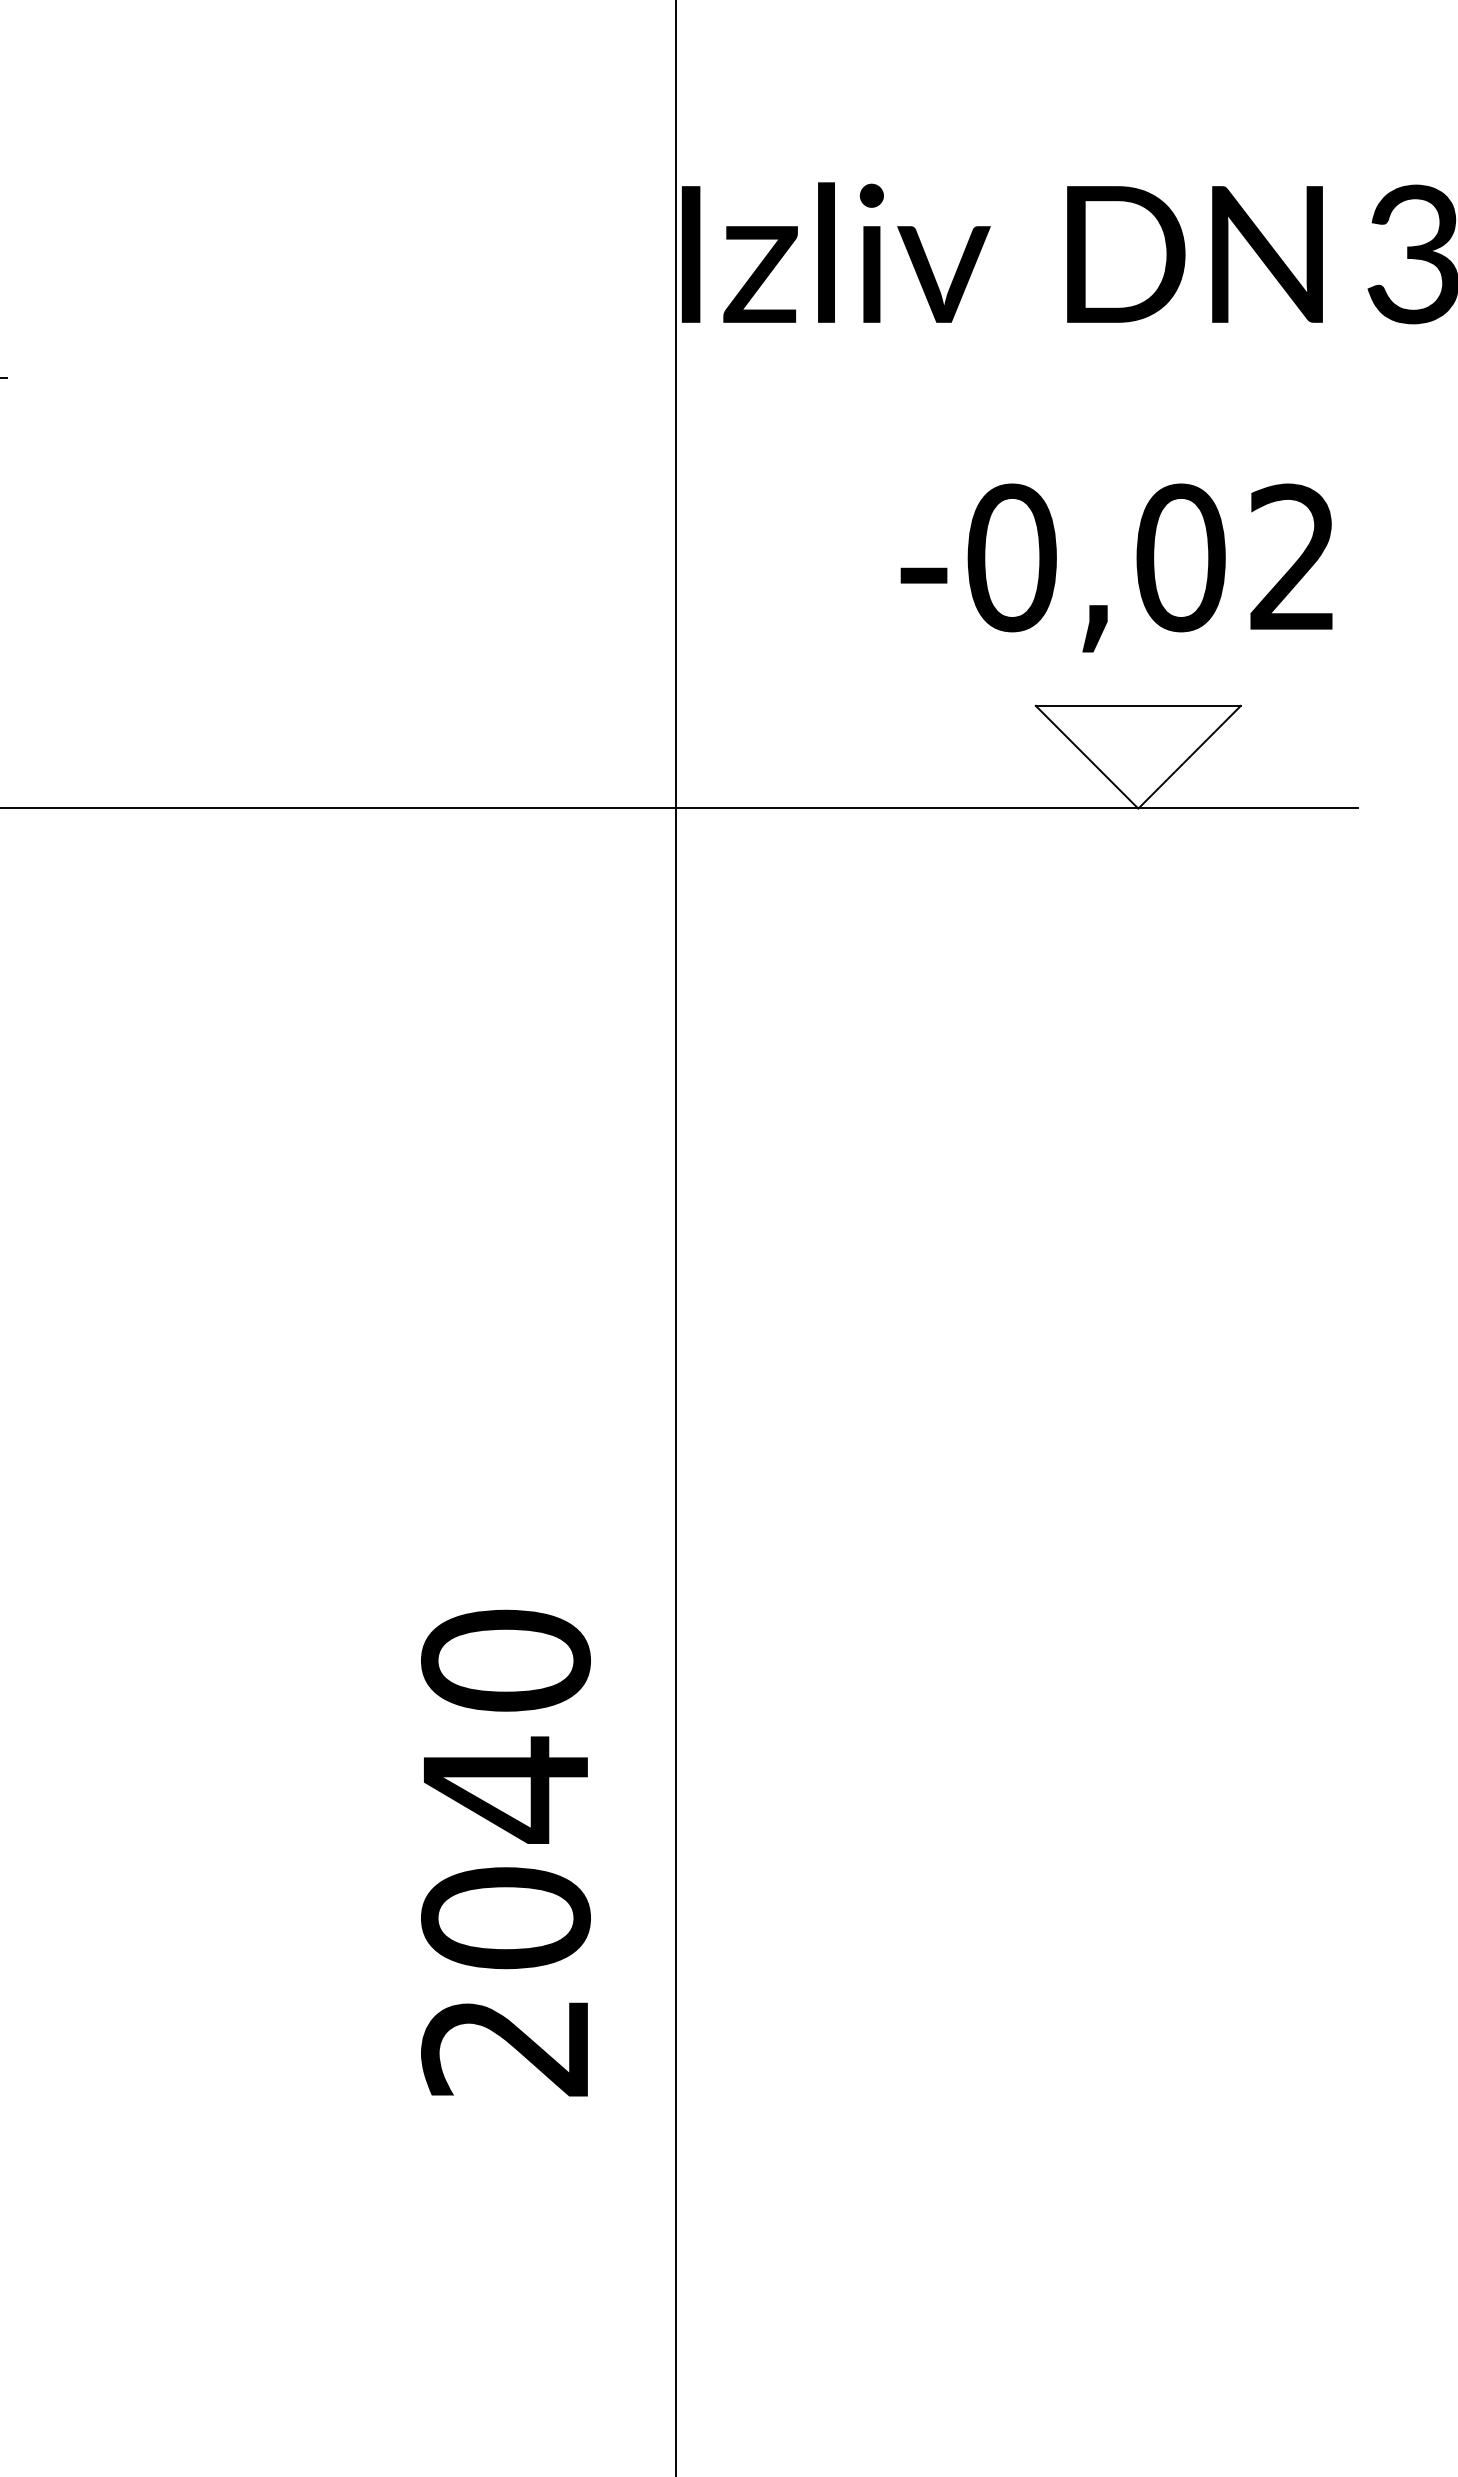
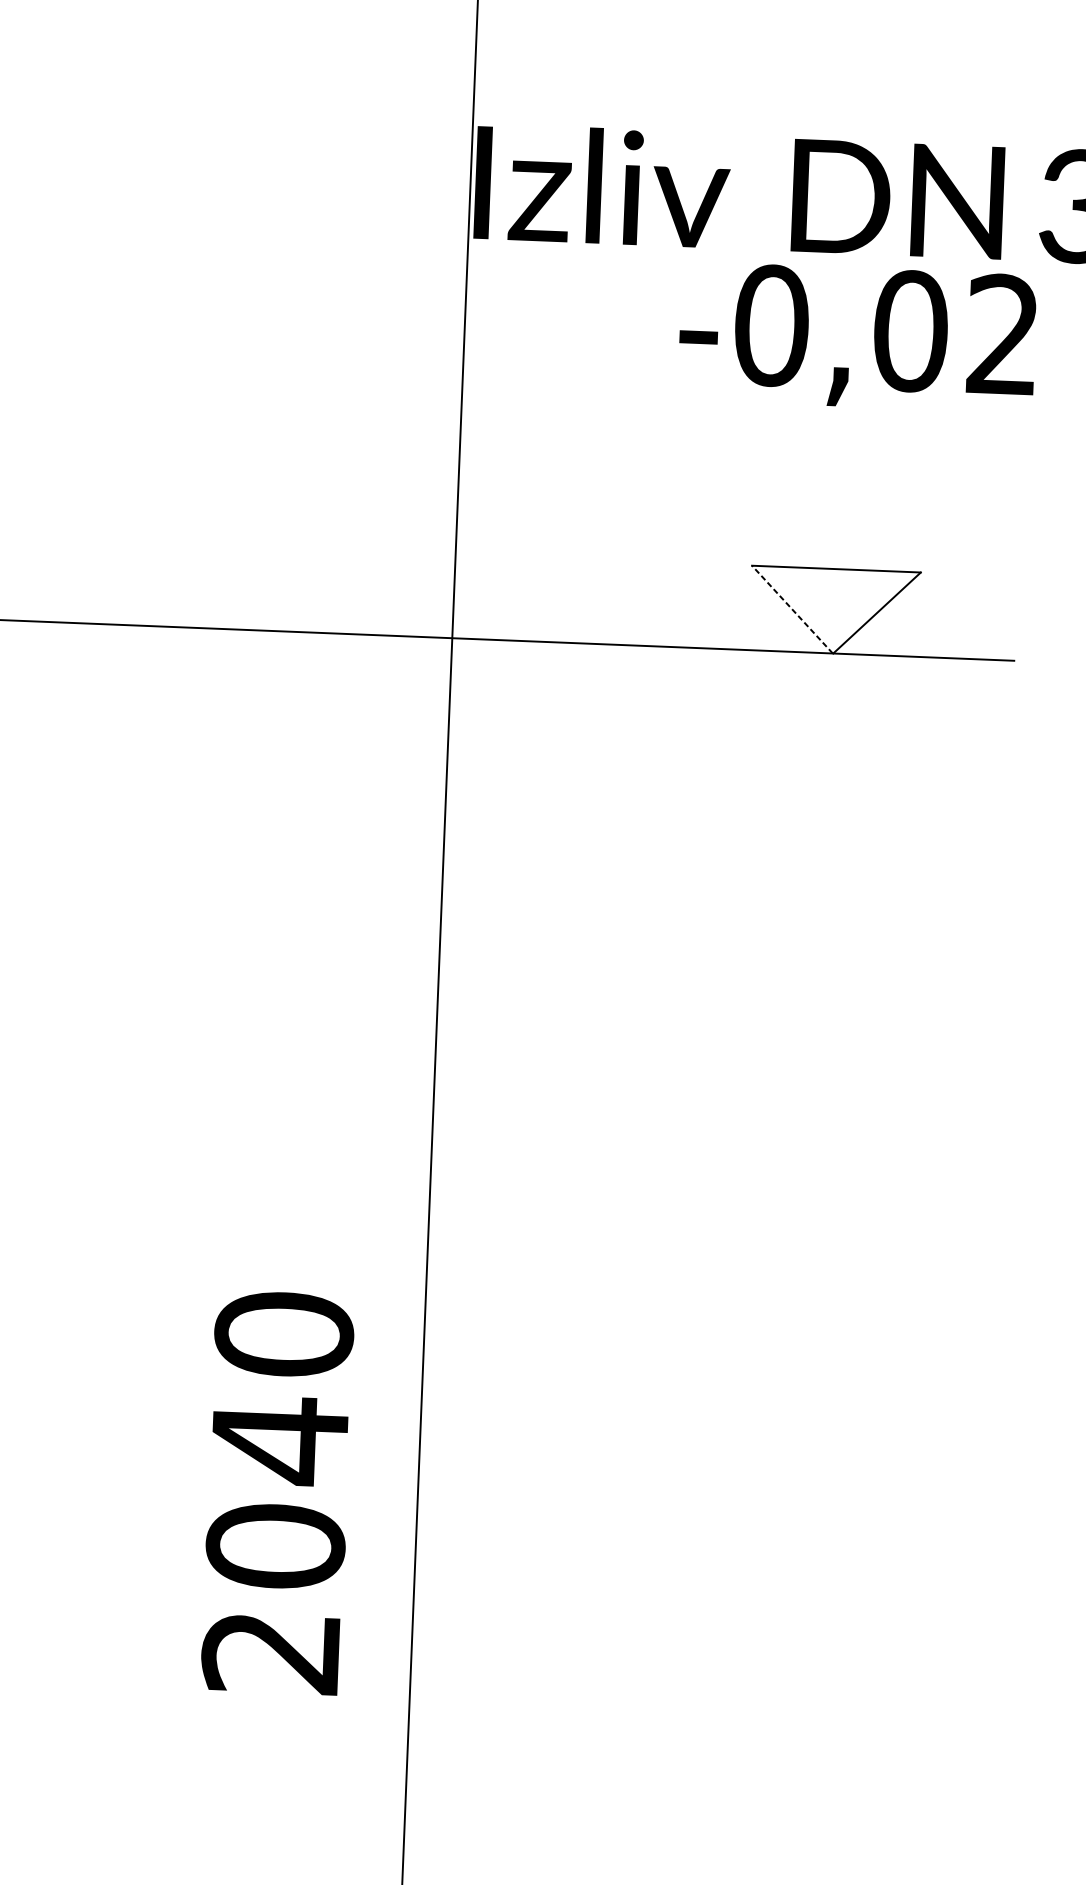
text: (1116, 567) -> (857, 337), moved
line: (1086, 756) -> (792, 609), solid -> dashed

